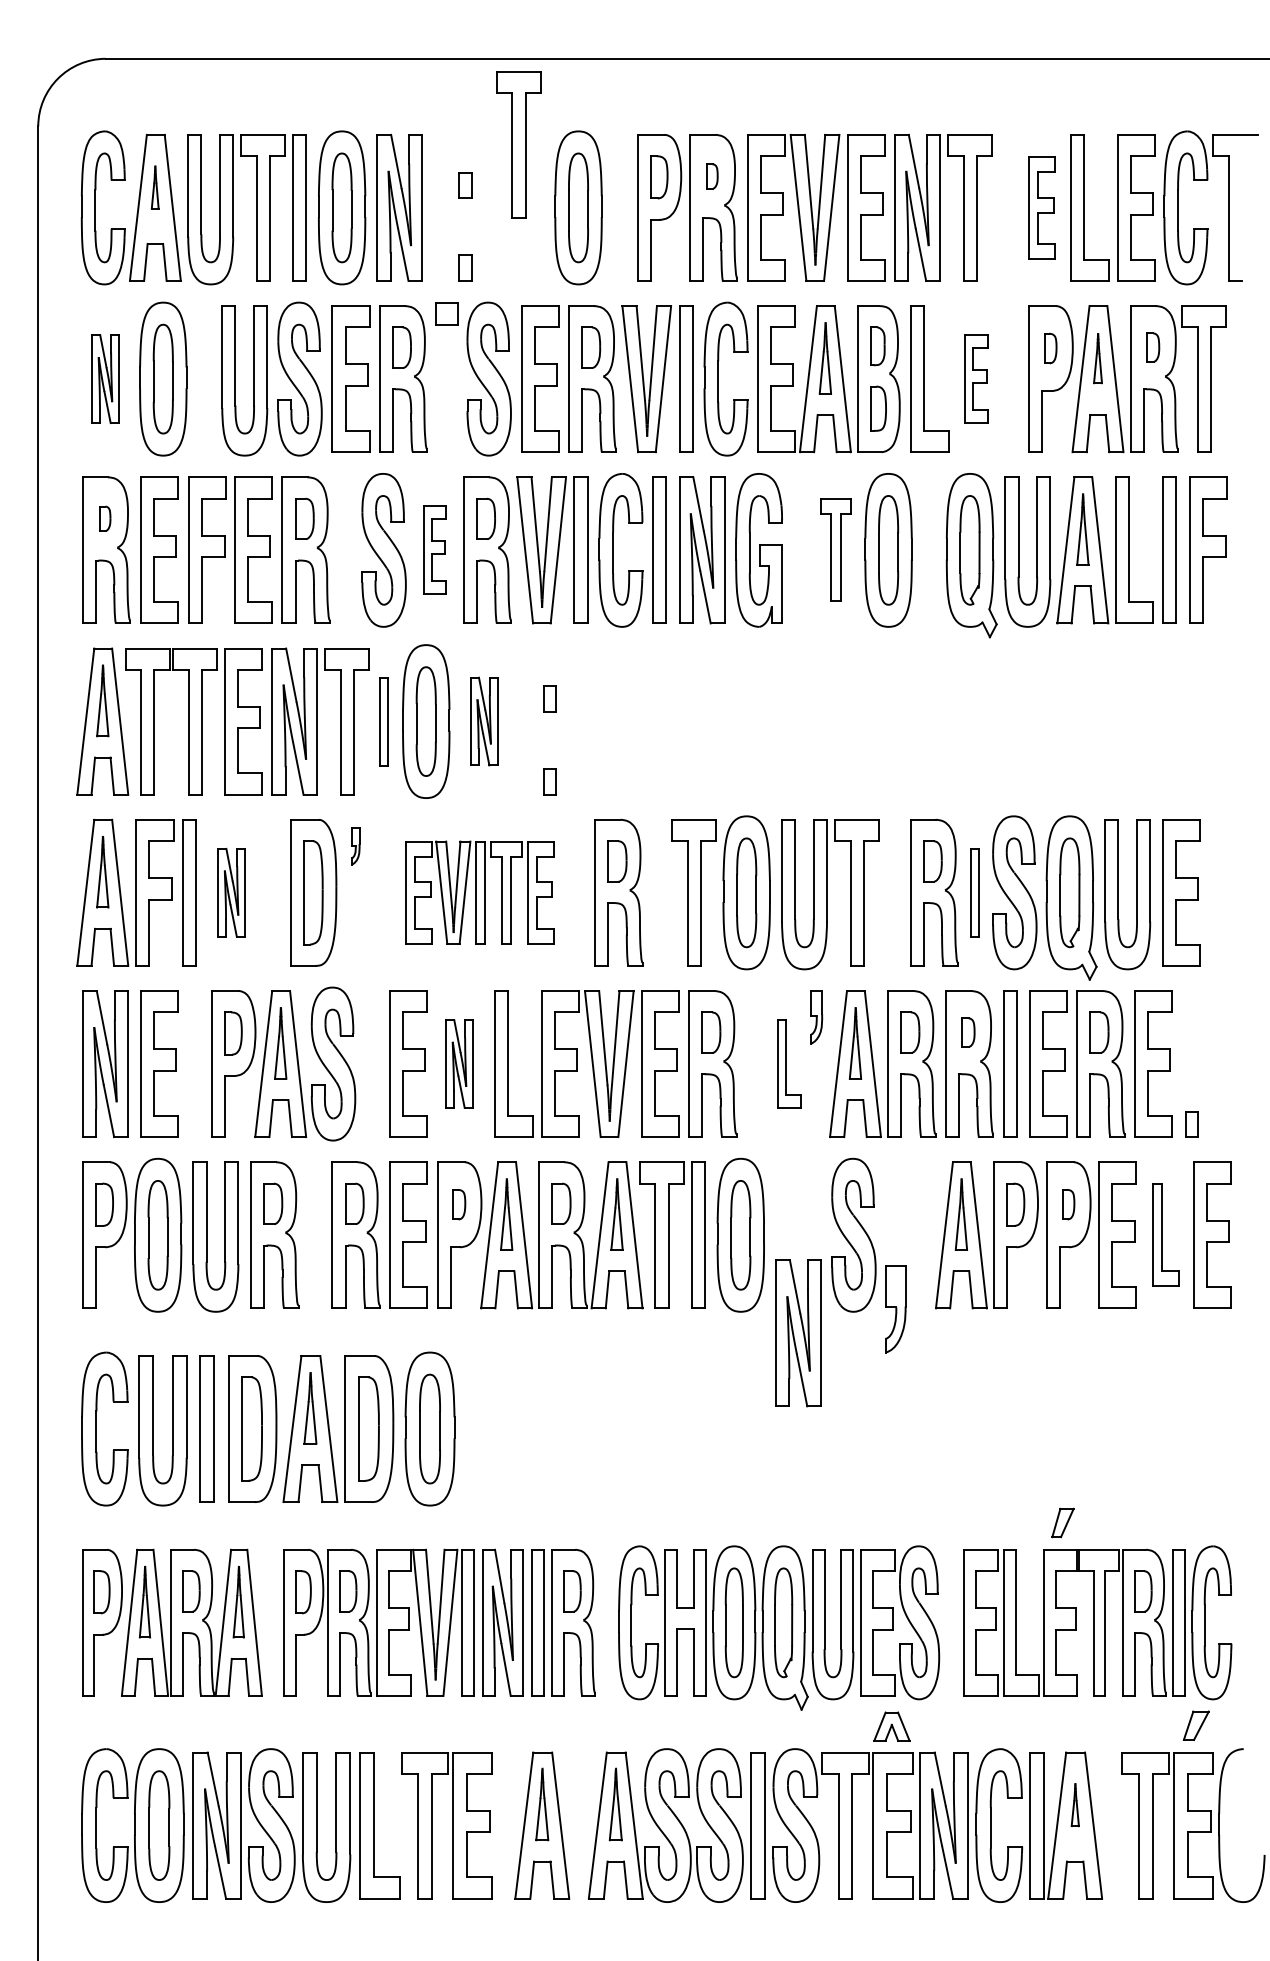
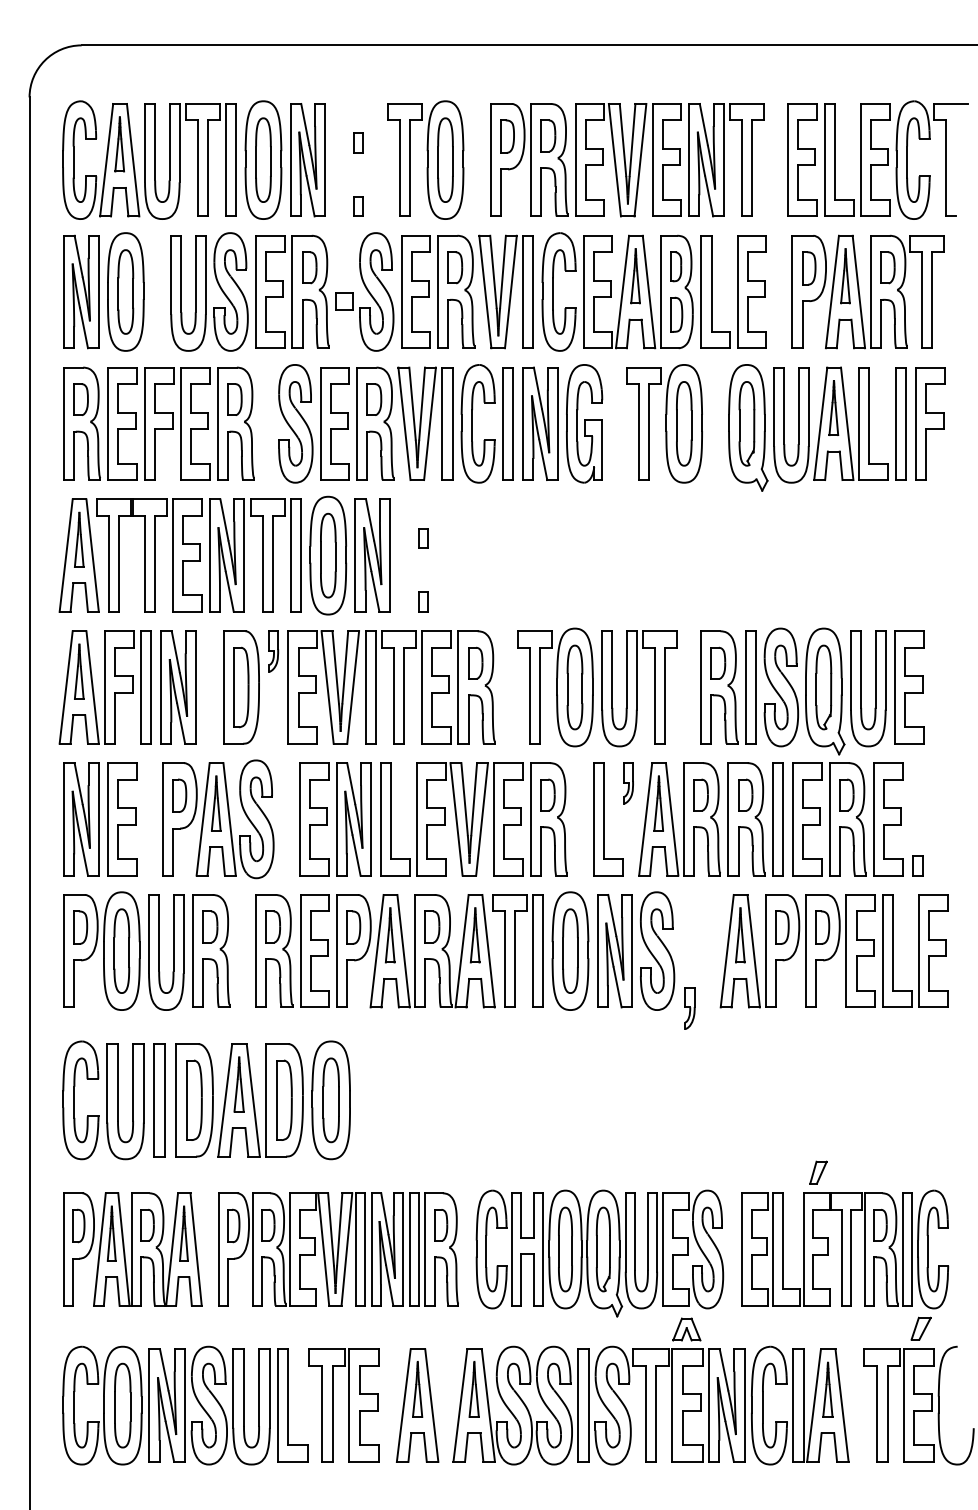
part: (518, 144) -> (404, 159), moved
part: (712, 176) -> (548, 136), size x1.67
part: (154, 187) -> (119, 144), size x1.67
part: (1042, 207) -> (802, 159), size x1.43
part: (446, 313) -> (343, 300), moved
part: (1152, 347) -> (887, 267), size x1.43
part: (1050, 348) -> (808, 268), size x1.43
part: (1097, 358) -> (845, 276), size x1.43
part: (976, 378) -> (751, 291), size x1.67
part: (105, 379) -> (81, 292), size x1.67
part: (104, 518) -> (80, 399), size x1.67
part: (435, 549) -> (335, 423), size x1.67
part: (835, 549) -> (643, 423), size x1.43
part: (384, 721) -> (296, 555), size x1.67
part: (484, 721) -> (373, 555), size x1.67
part: (355, 846) -> (273, 651), size x1.43
part: (231, 892) -> (178, 687), size x1.67
part: (479, 892) -> (369, 687), size x1.43
part: (975, 892) -> (751, 687), size x1.67
part: (968, 1032) -> (745, 795), size x1.43
part: (459, 1063) -> (353, 818), size x1.67
part: (789, 1063) -> (607, 818), size x1.67
part: (459, 1204) -> (353, 927), size x1.43
part: (1068, 1204) -> (822, 927), size x1.43
part: (1165, 1234) -> (897, 950), size x1.43
part: (896, 1309) -> (690, 1008), size x0.62
part: (798, 1333) -> (614, 951), moved
part: (1075, 1804) -> (828, 1389), size x1.67

